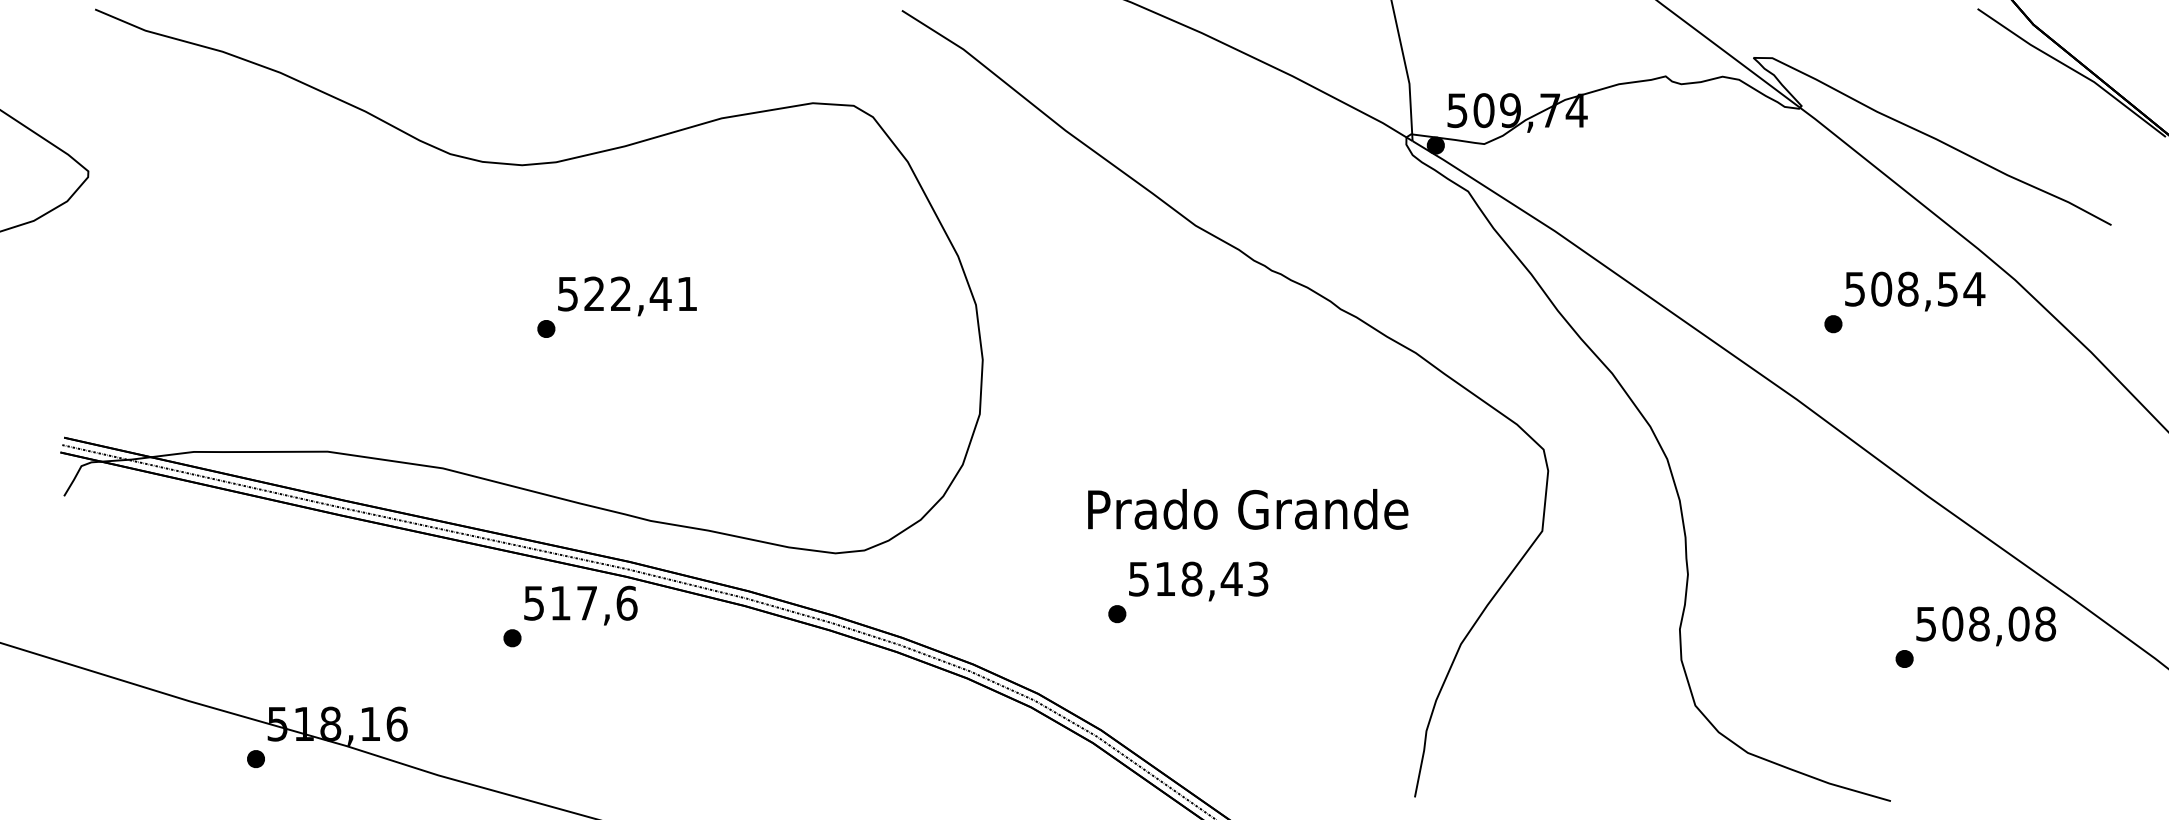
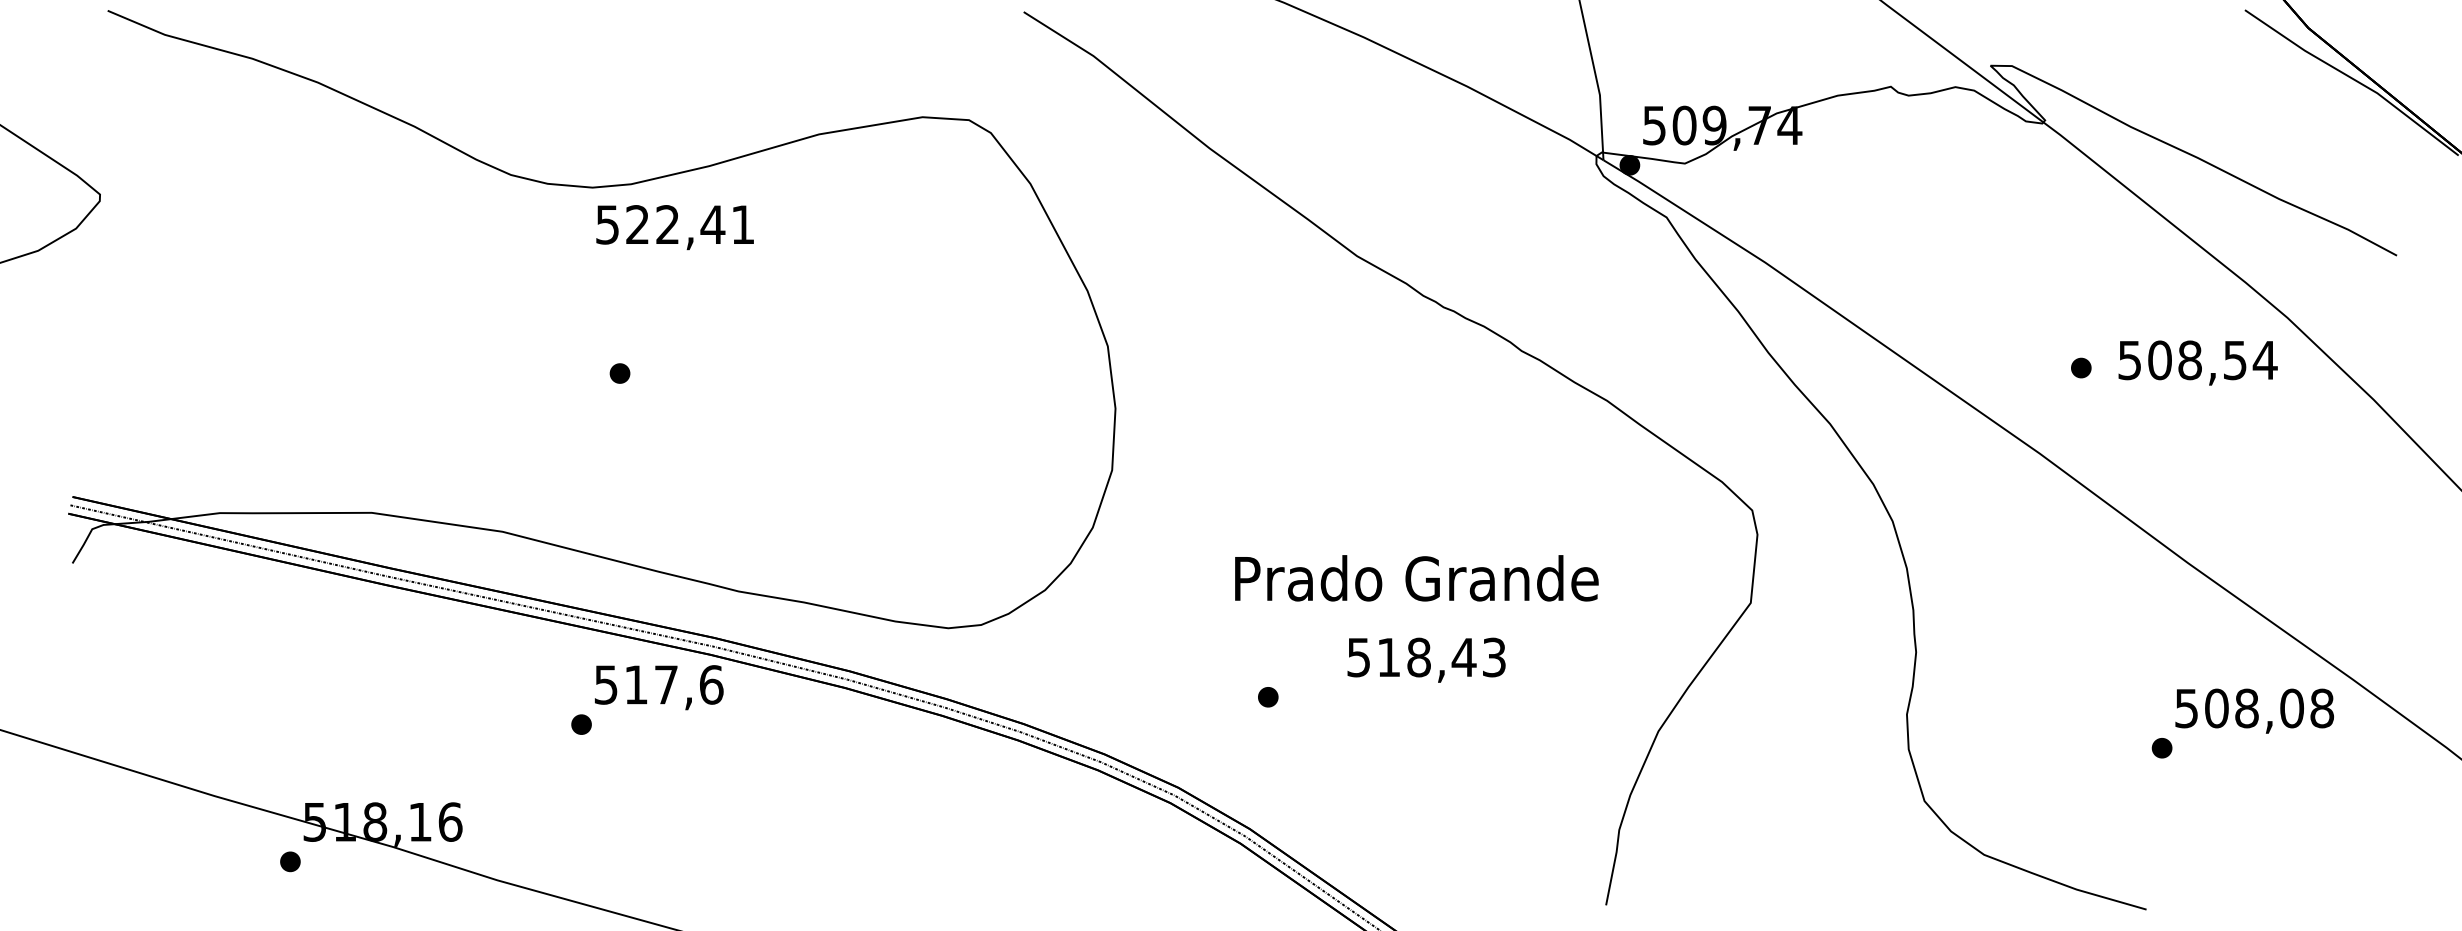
text: (1914, 291) -> (2197, 362), moved
text: (626, 296) -> (674, 227), moved
text: (1198, 580) -> (1426, 659), moved

